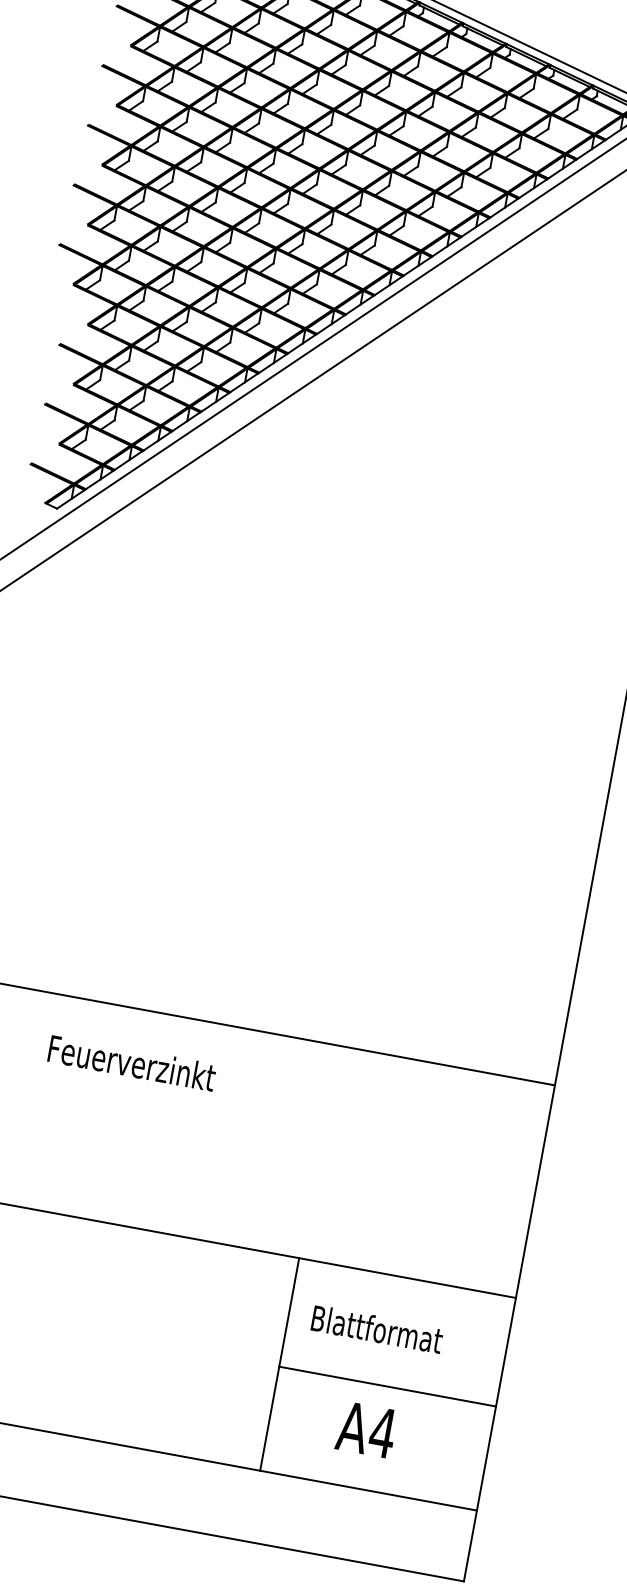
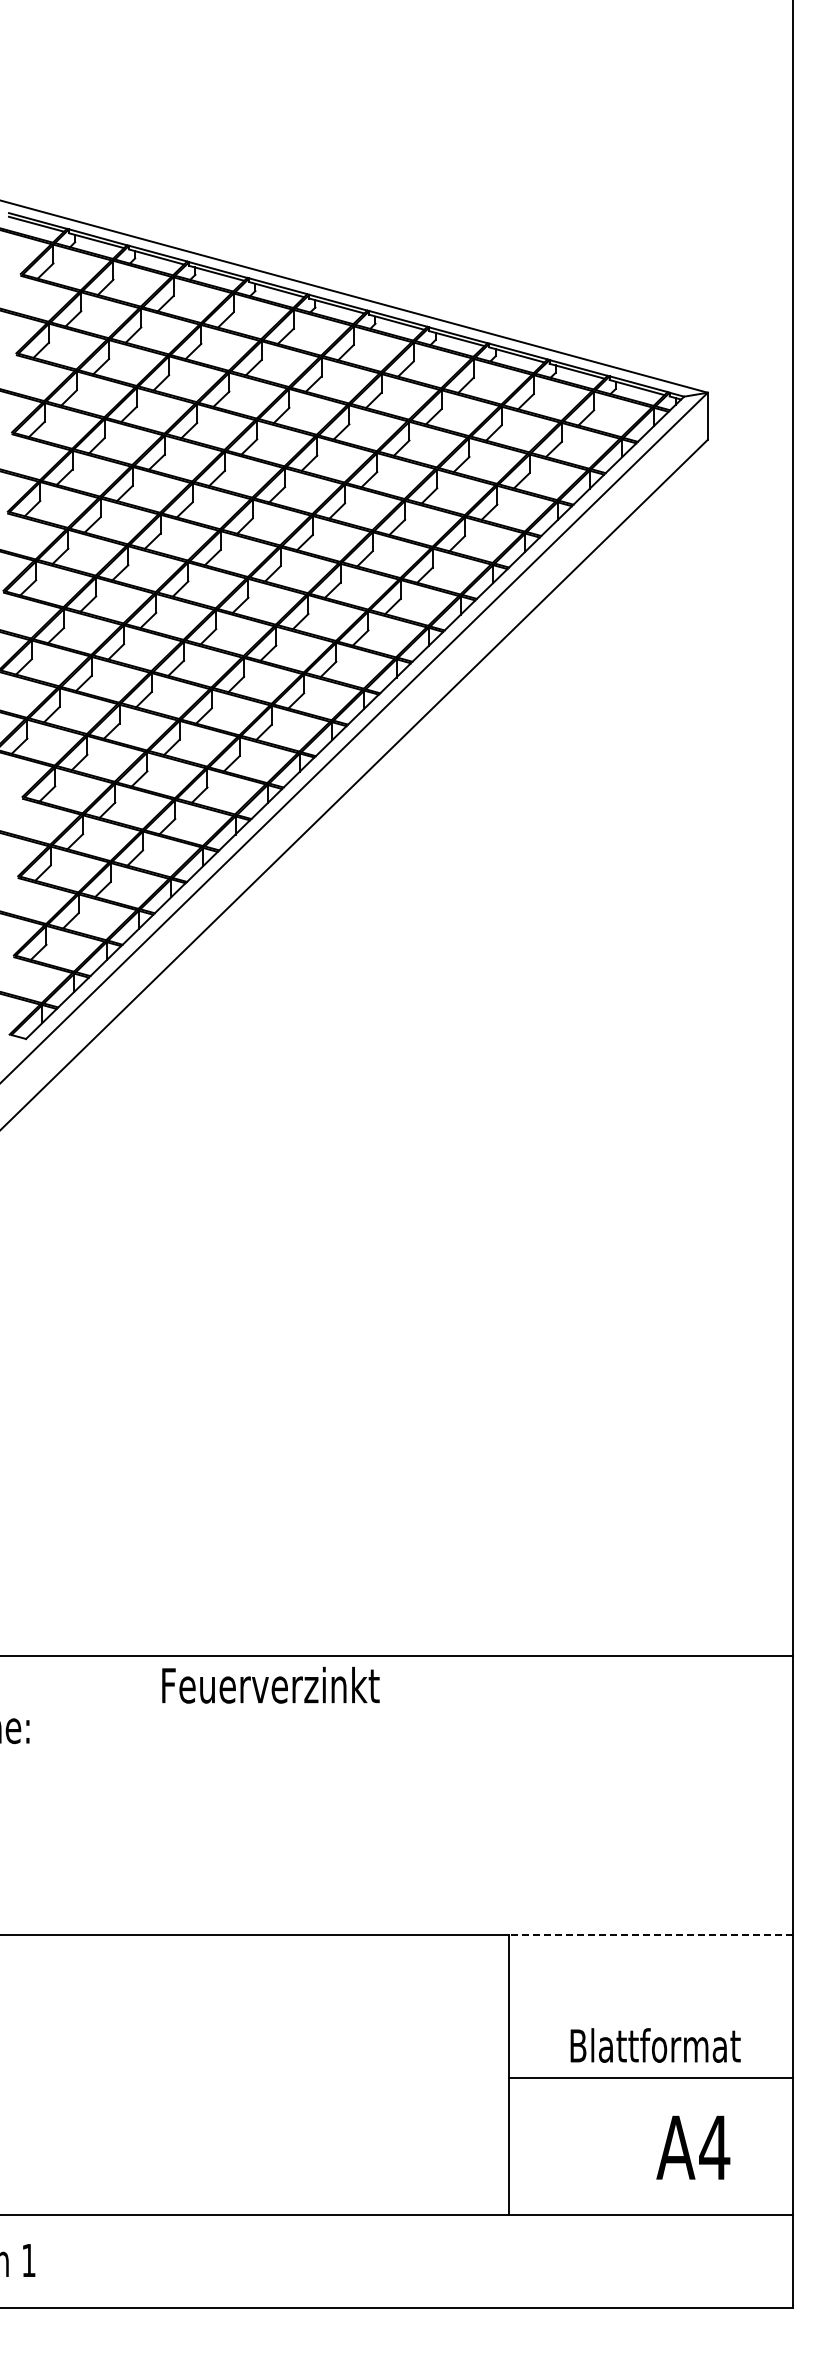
text: (131, 1063) -> (270, 1685), moved
line: (407, 1278) -> (650, 1935), solid -> dashed
text: (377, 1329) -> (655, 2045), moved
text: (366, 1429) -> (693, 2147), moved

